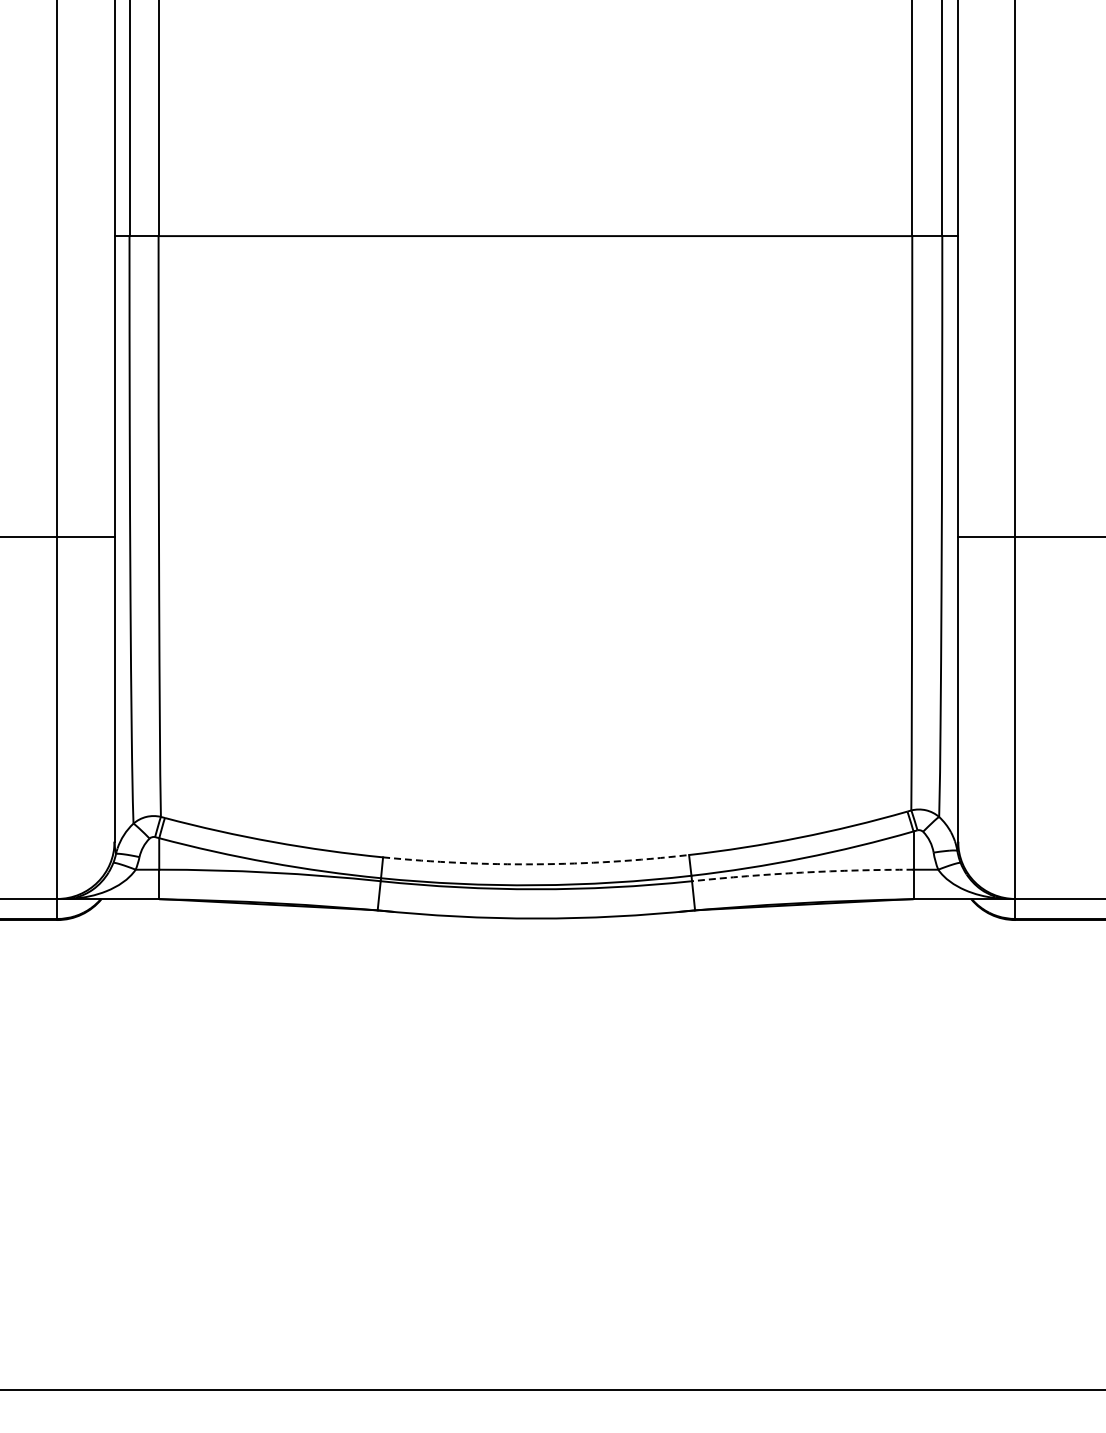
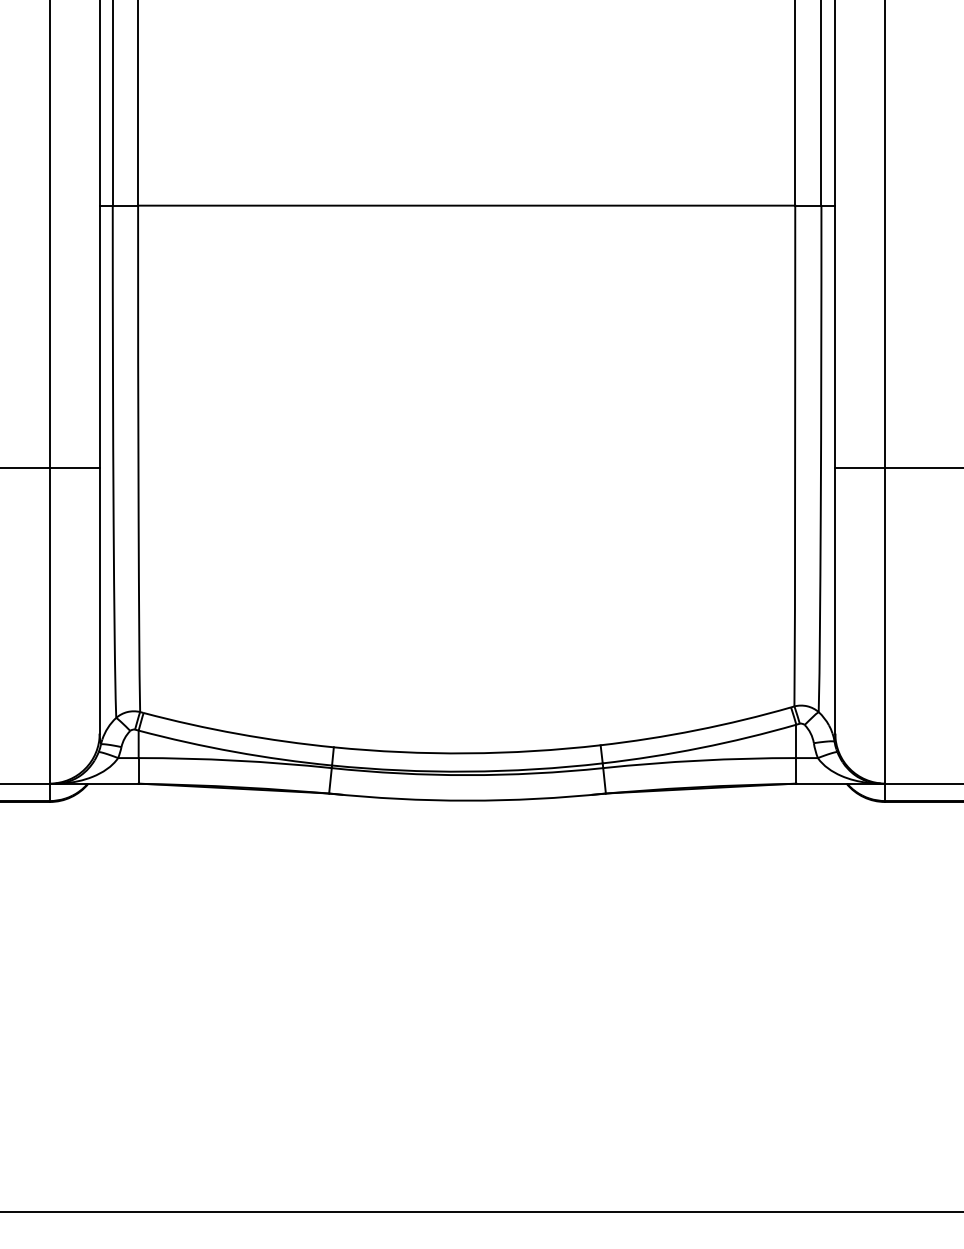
arc: (536, 864) -> (467, 753), dashed -> solid
arc: (802, 872) -> (699, 760), dashed -> solid

